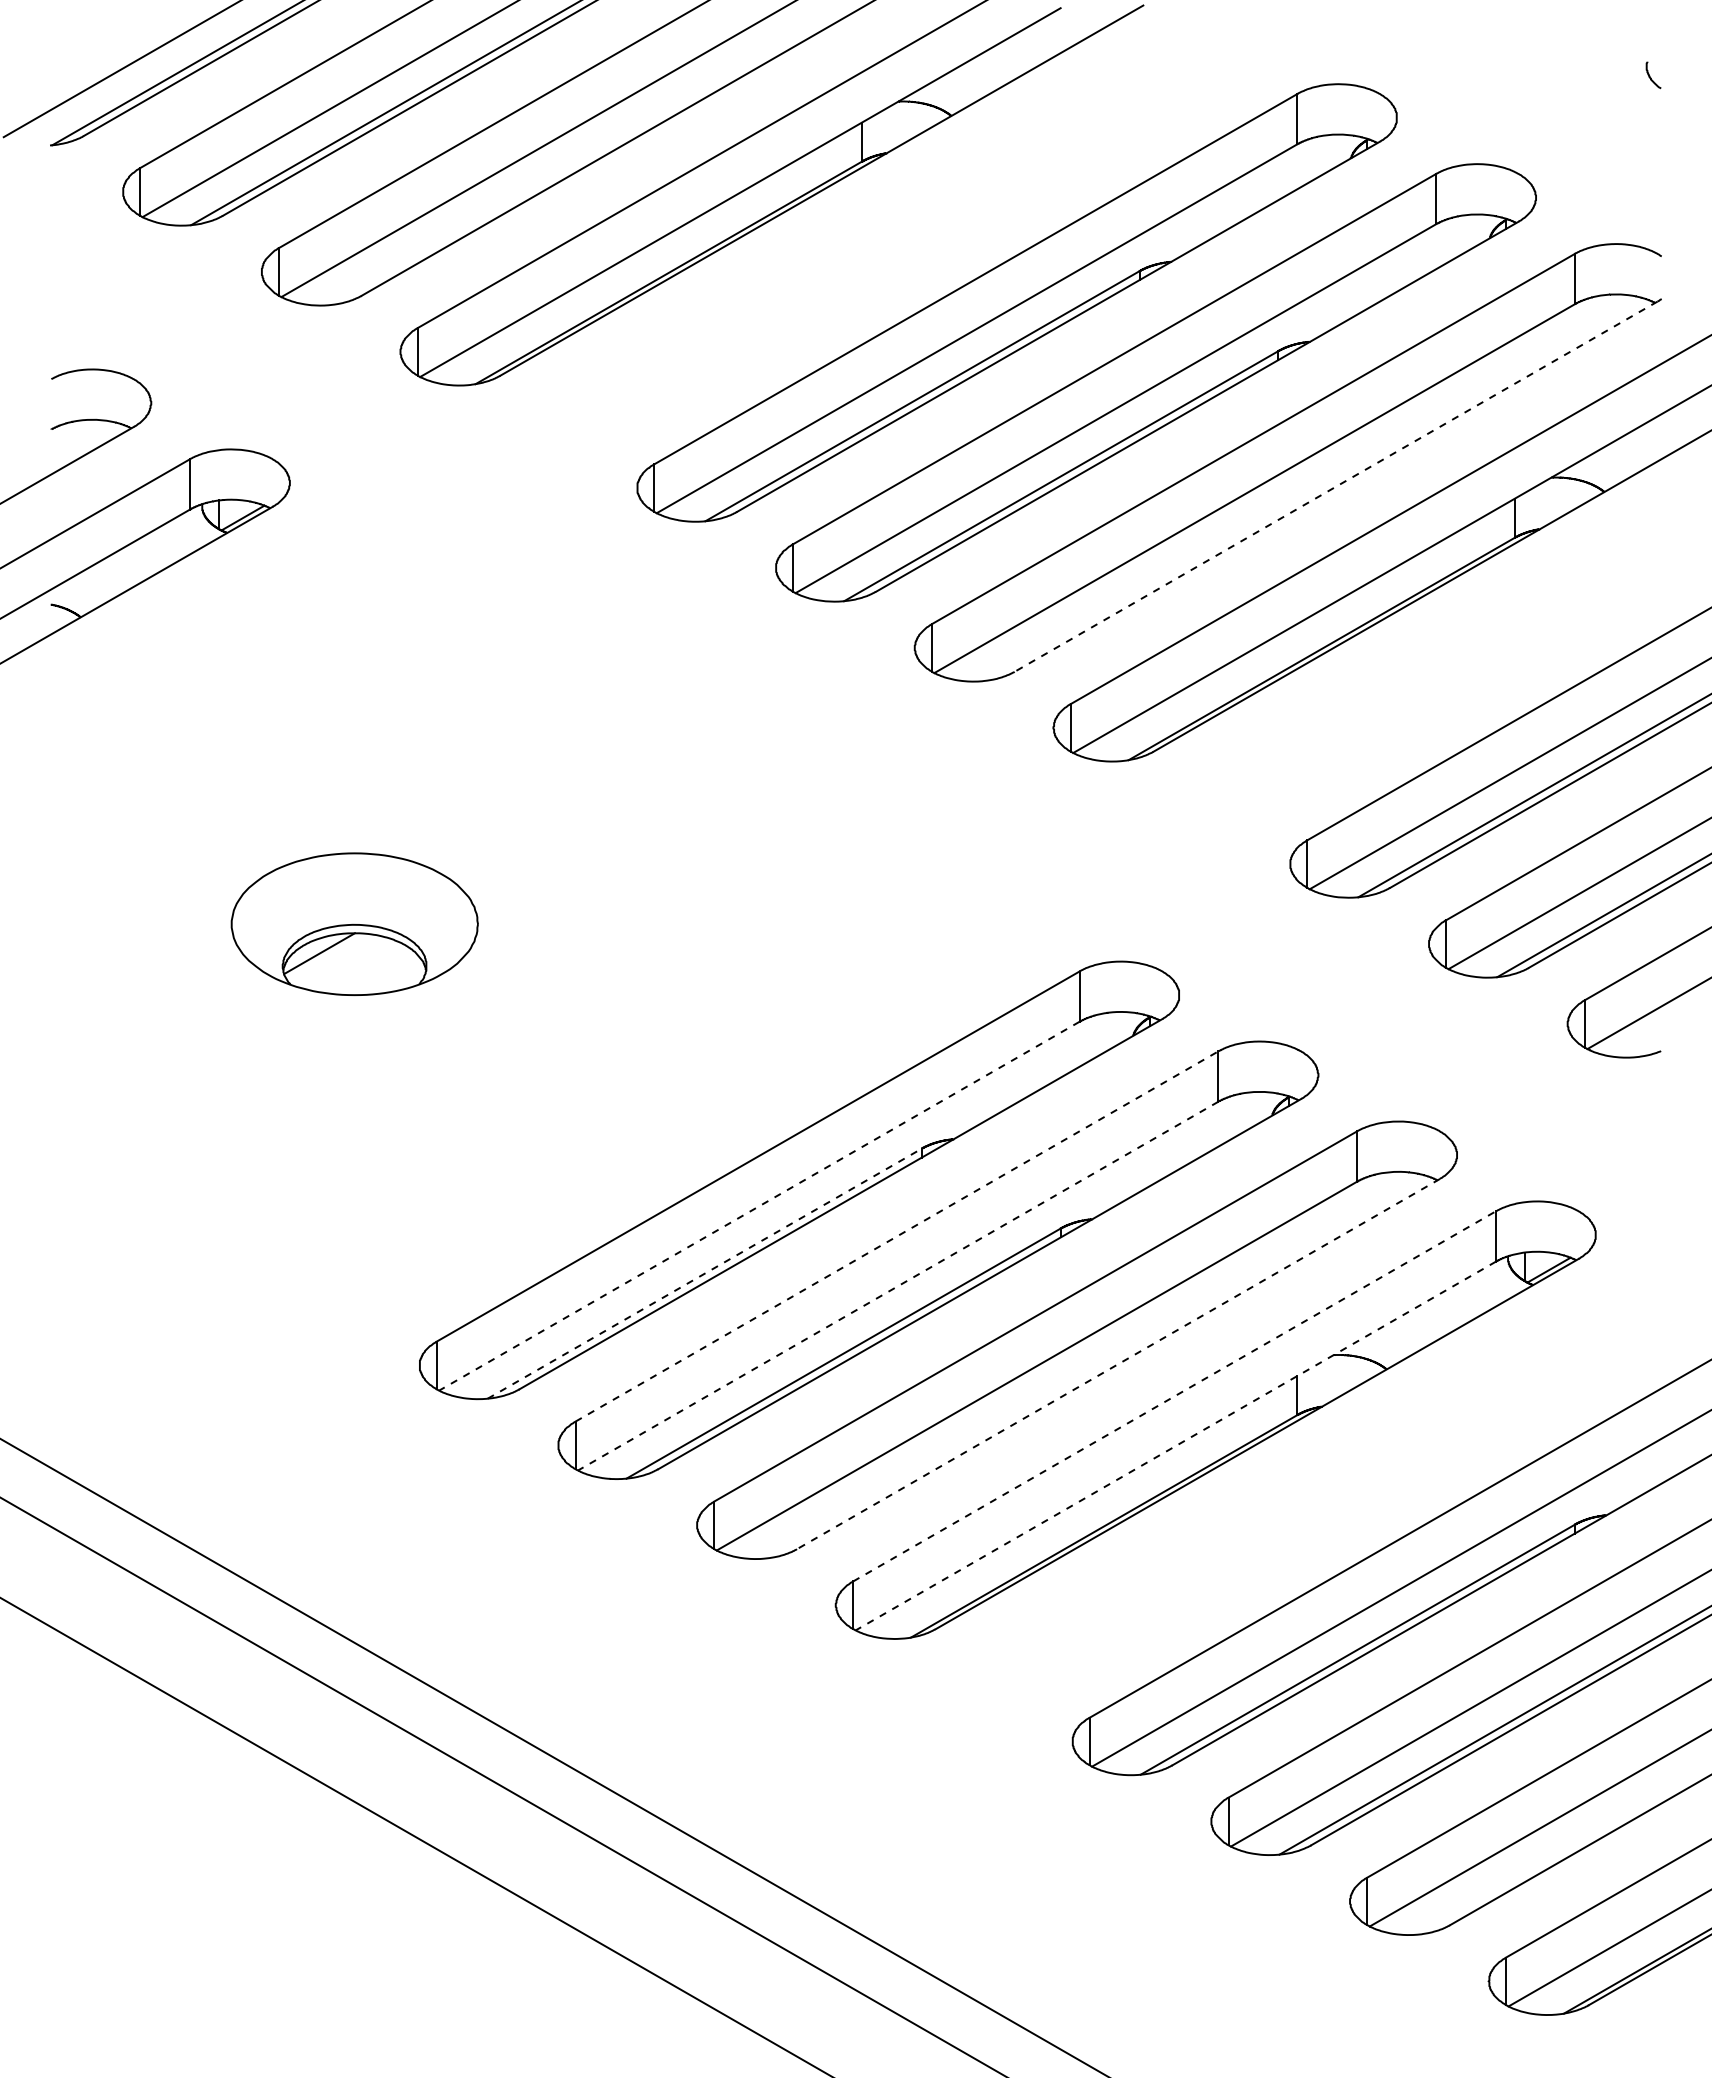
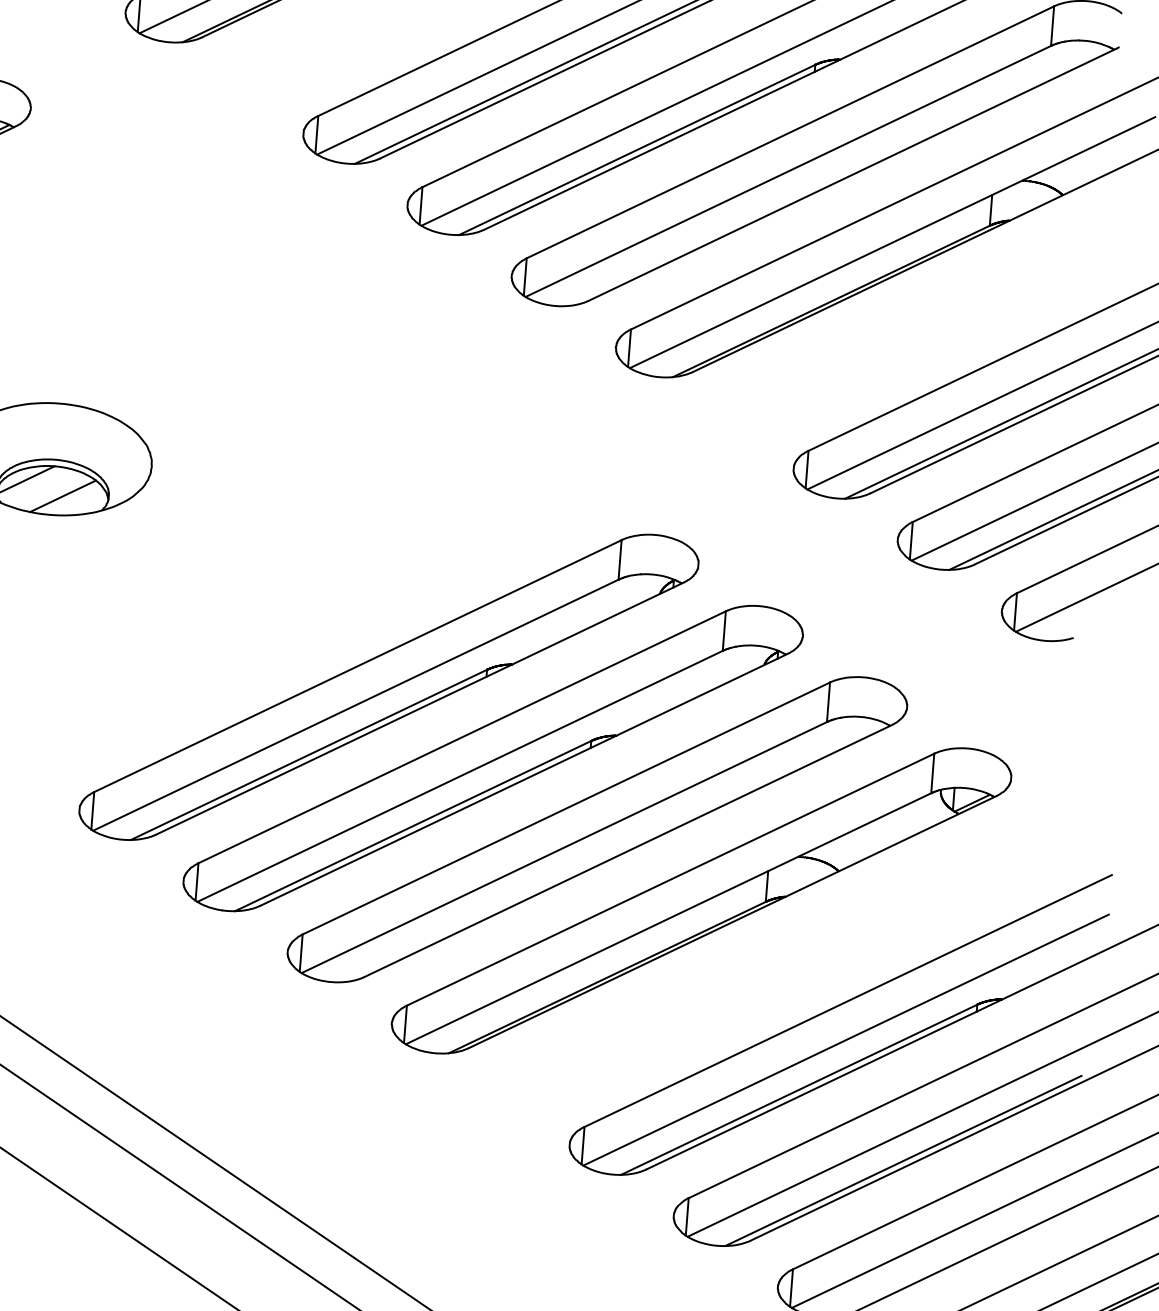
line: (1336, 486) -> (852, 174), dashed -> solid
line: (368, 970) -> (63, 496), added
line: (759, 1206) -> (355, 705), dashed -> solid
line: (896, 1236) -> (461, 737), dashed -> solid
line: (704, 1273) -> (308, 754), dashed -> solid
line: (898, 1286) -> (460, 776), dashed -> solid
line: (1118, 1364) -> (628, 851), dashed -> solid
line: (1174, 1396) -> (670, 879), dashed -> solid
line: (1175, 1446) -> (668, 919), dashed -> solid

